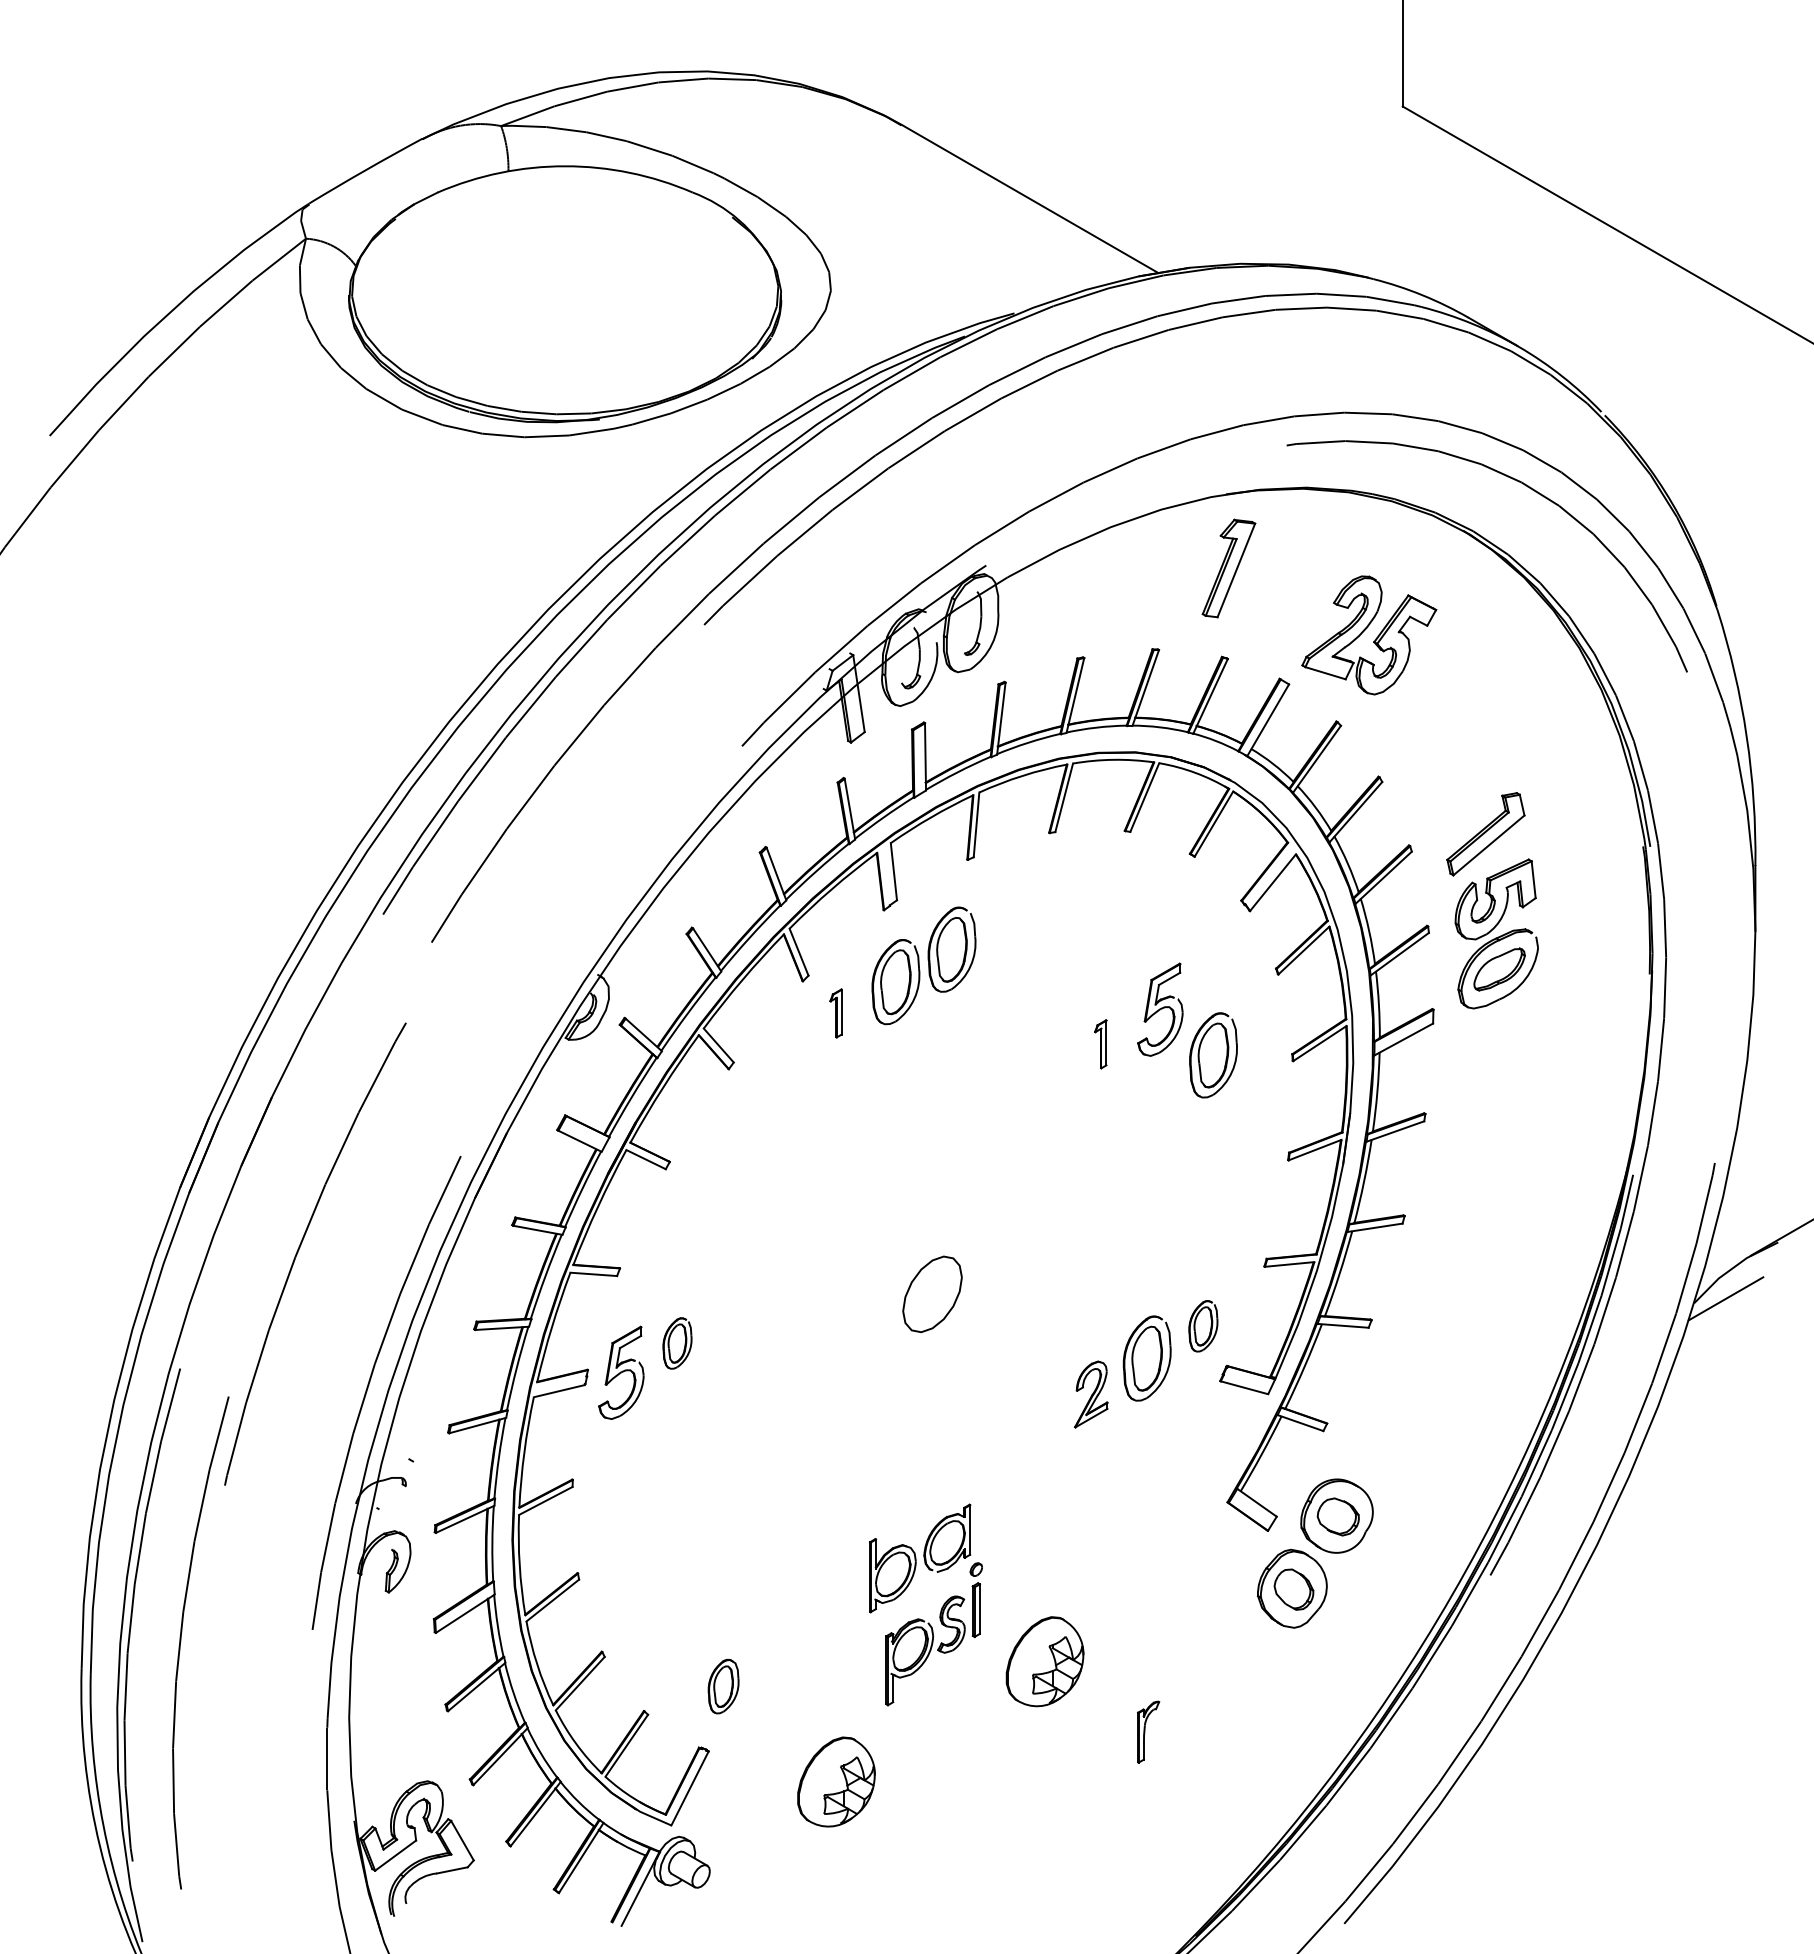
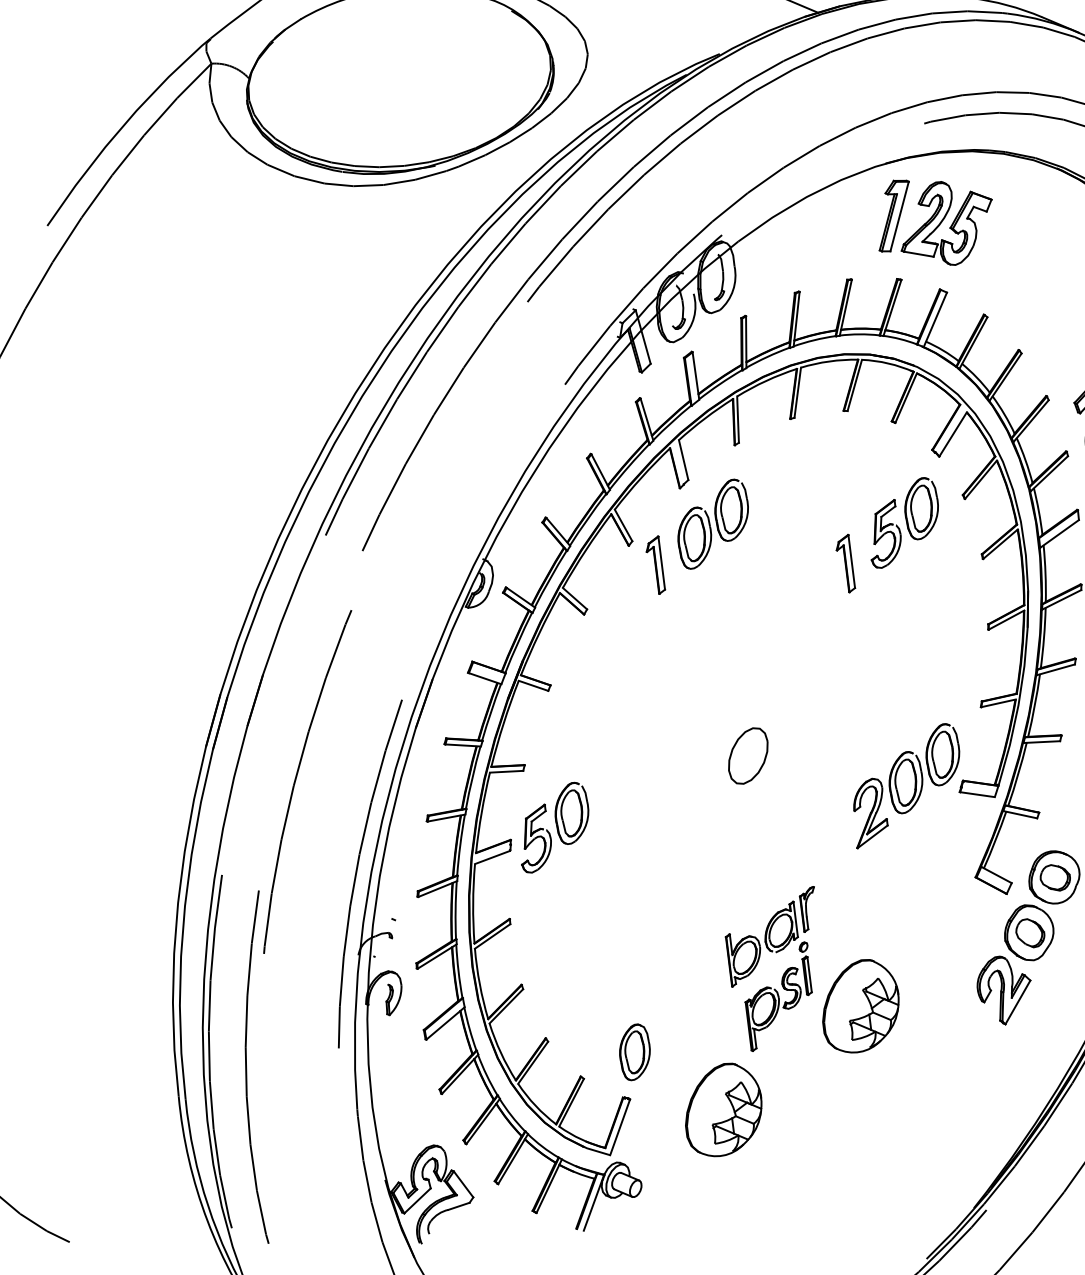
part: (1365, 630) -> (943, 220), moved
part: (835, 1013) -> (654, 565), size x1.67
part: (1100, 1044) -> (845, 564), size x1.67
part: (1213, 1055) -> (921, 508), moved
part: (1203, 1326) -> (943, 754), size x1.67
part: (677, 1343) -> (572, 813), size x1.67
part: (1091, 1394) -> (869, 812), size x1.43
part: (1044, 1661) -> (859, 1006), size x1.43
part: (1248, 1664) -> (1004, 990), added
part: (723, 1686) -> (634, 1052), size x1.43
part: (1148, 1731) -> (809, 908), moved
part: (836, 1781) -> (723, 1109), size x1.43

